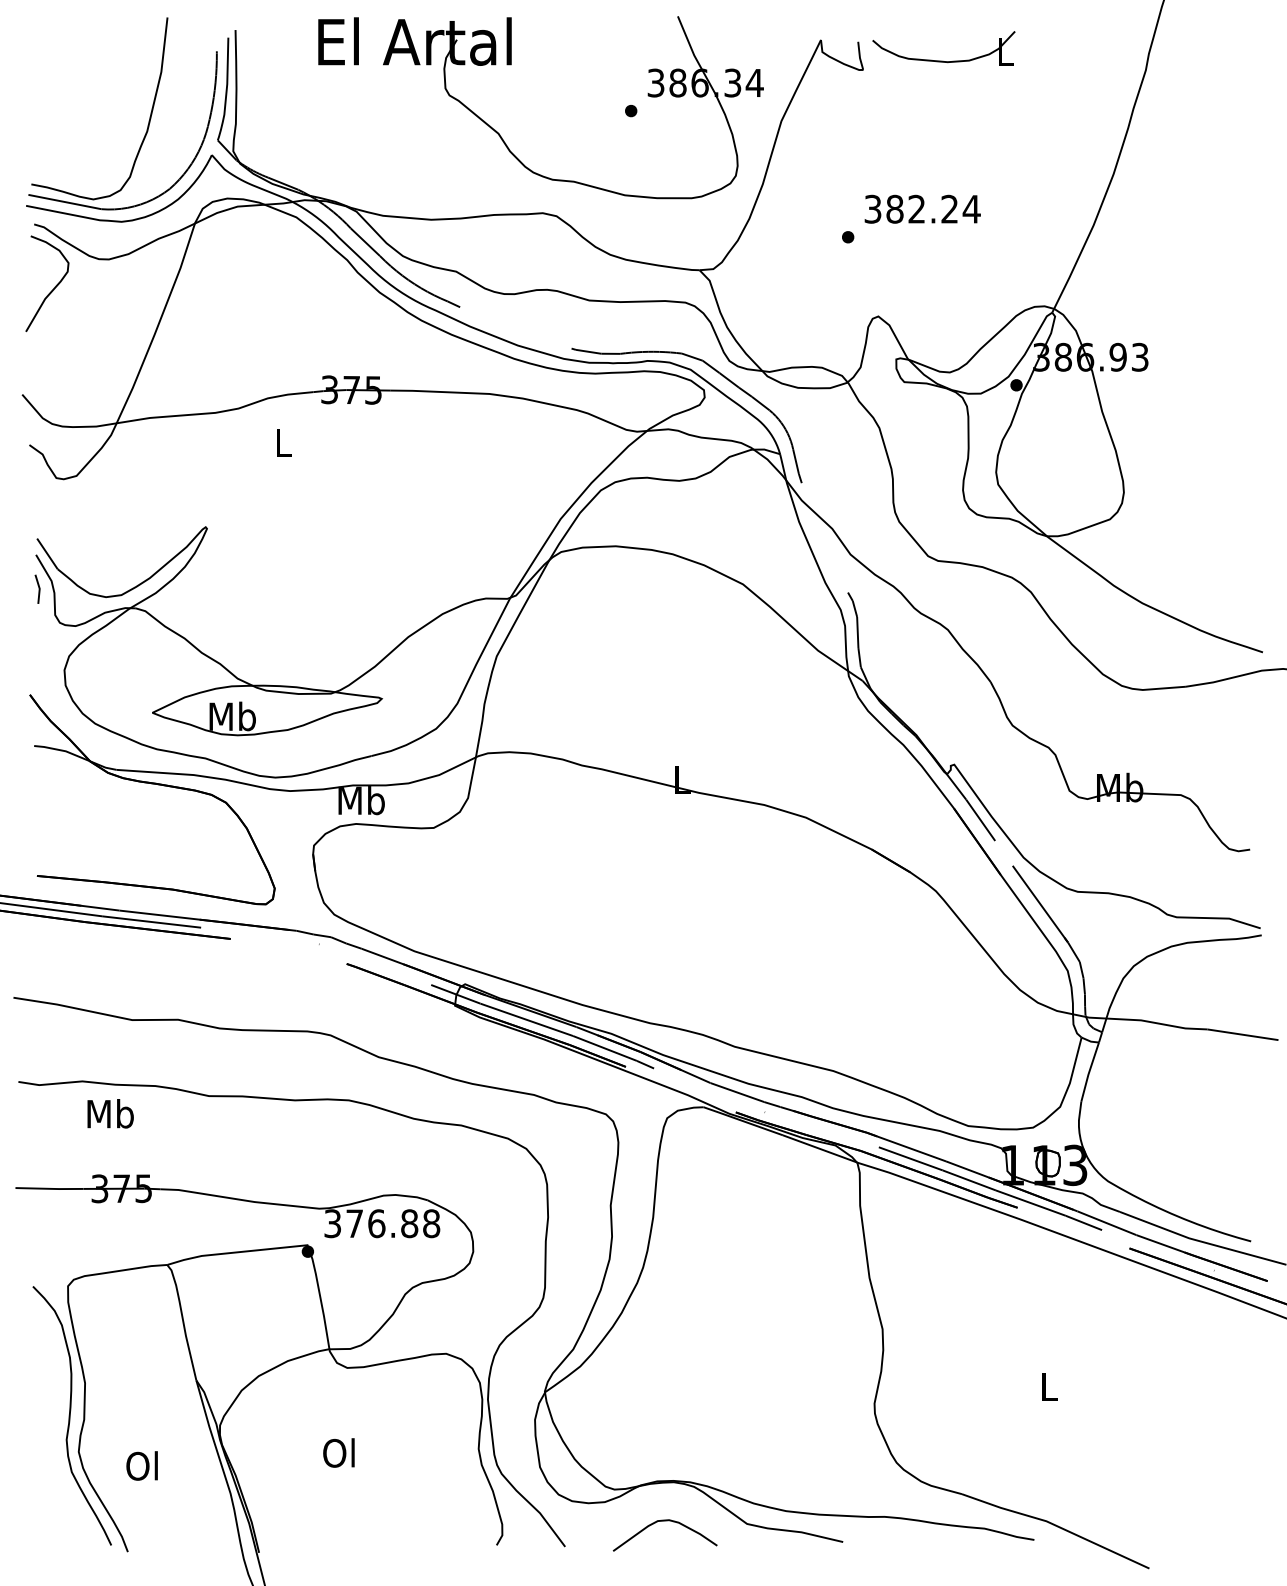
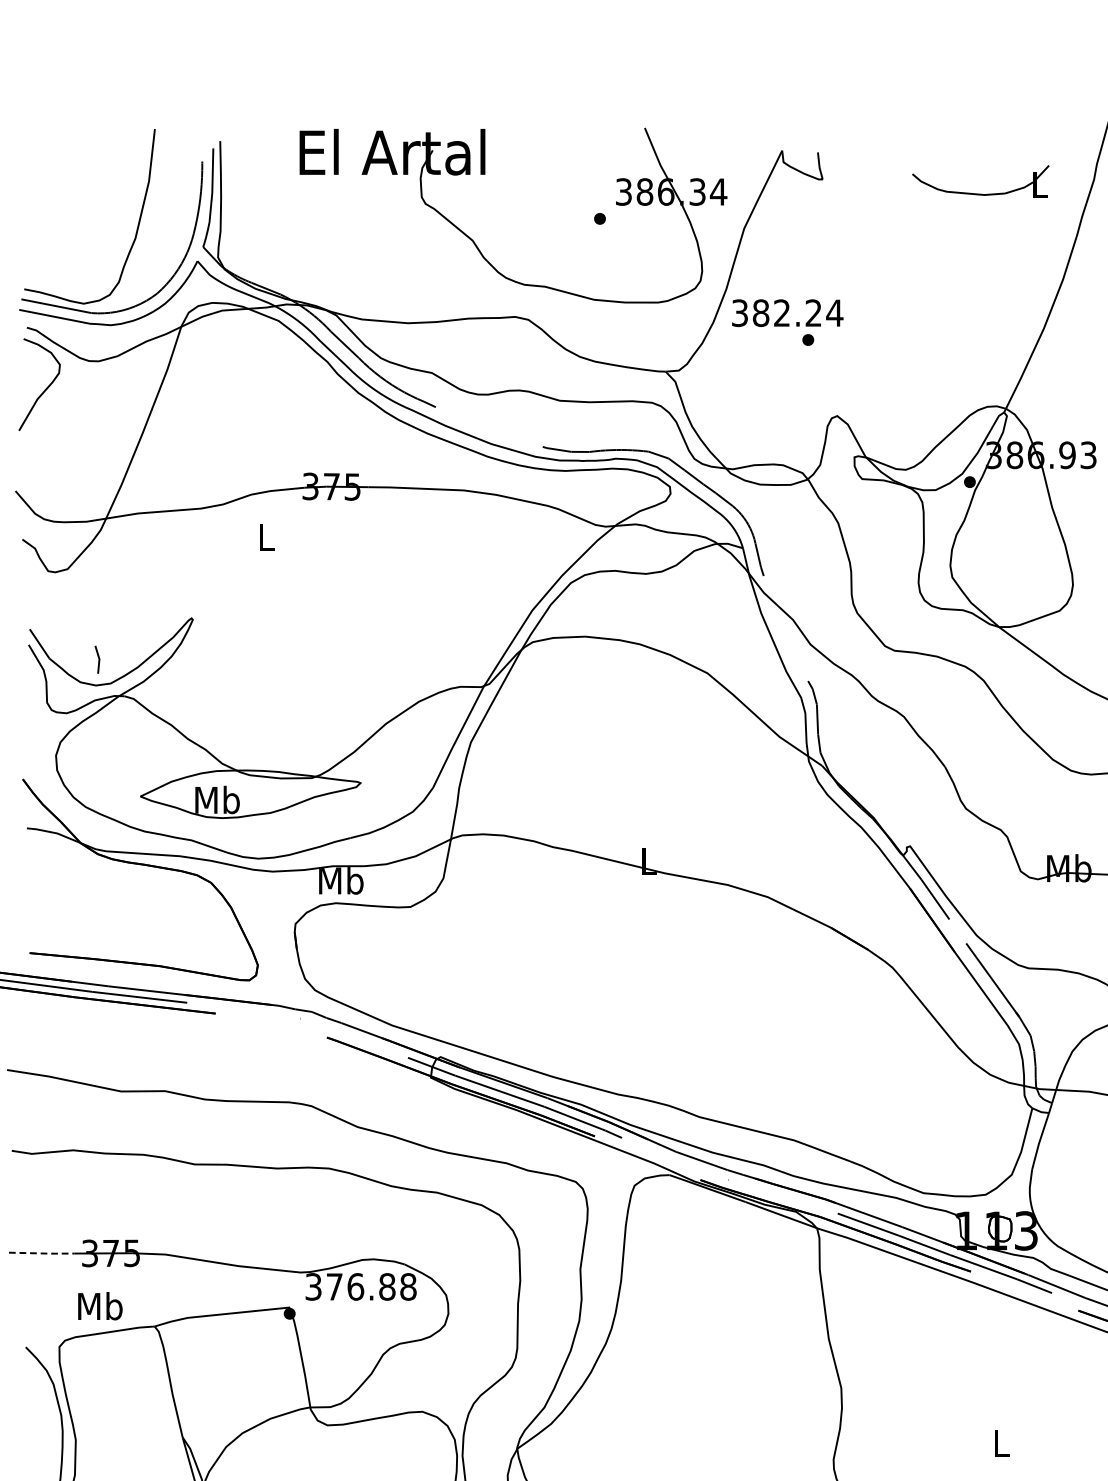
part: (943, 60) -> (980, 193), moved
text: (922, 208) -> (787, 312), moved
line: (38, 588) -> (98, 658), moved
text: (110, 1113) -> (100, 1305), moved
line: (50, 1188) -> (42, 1253), solid -> dashed

